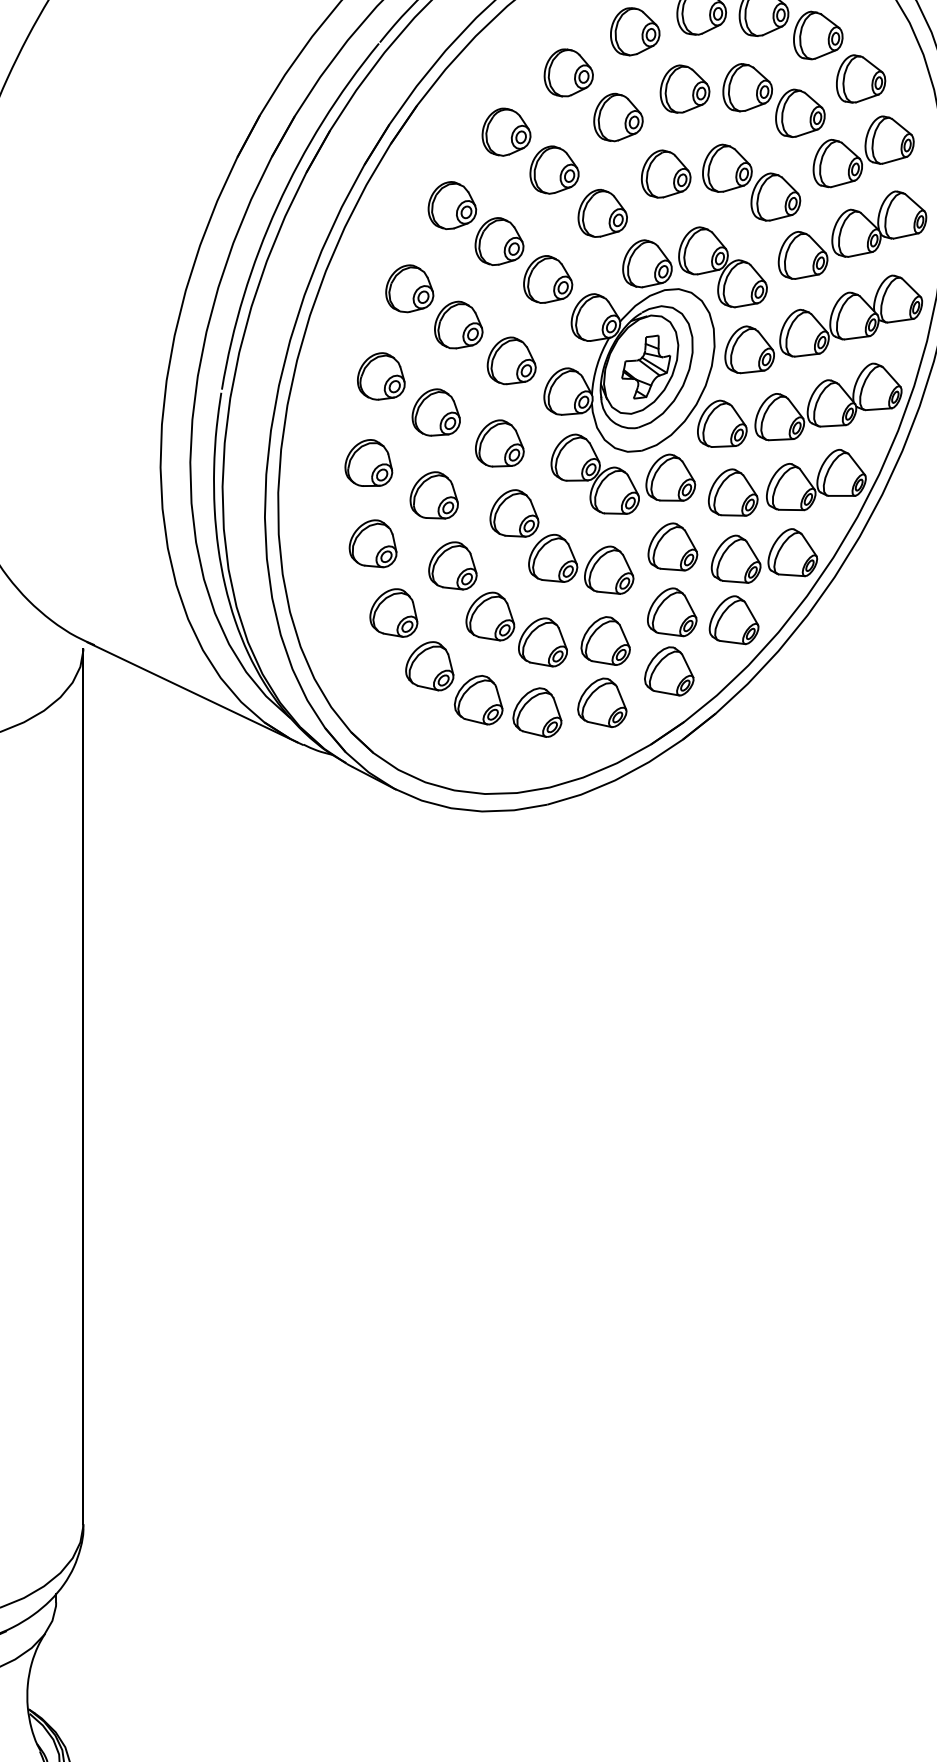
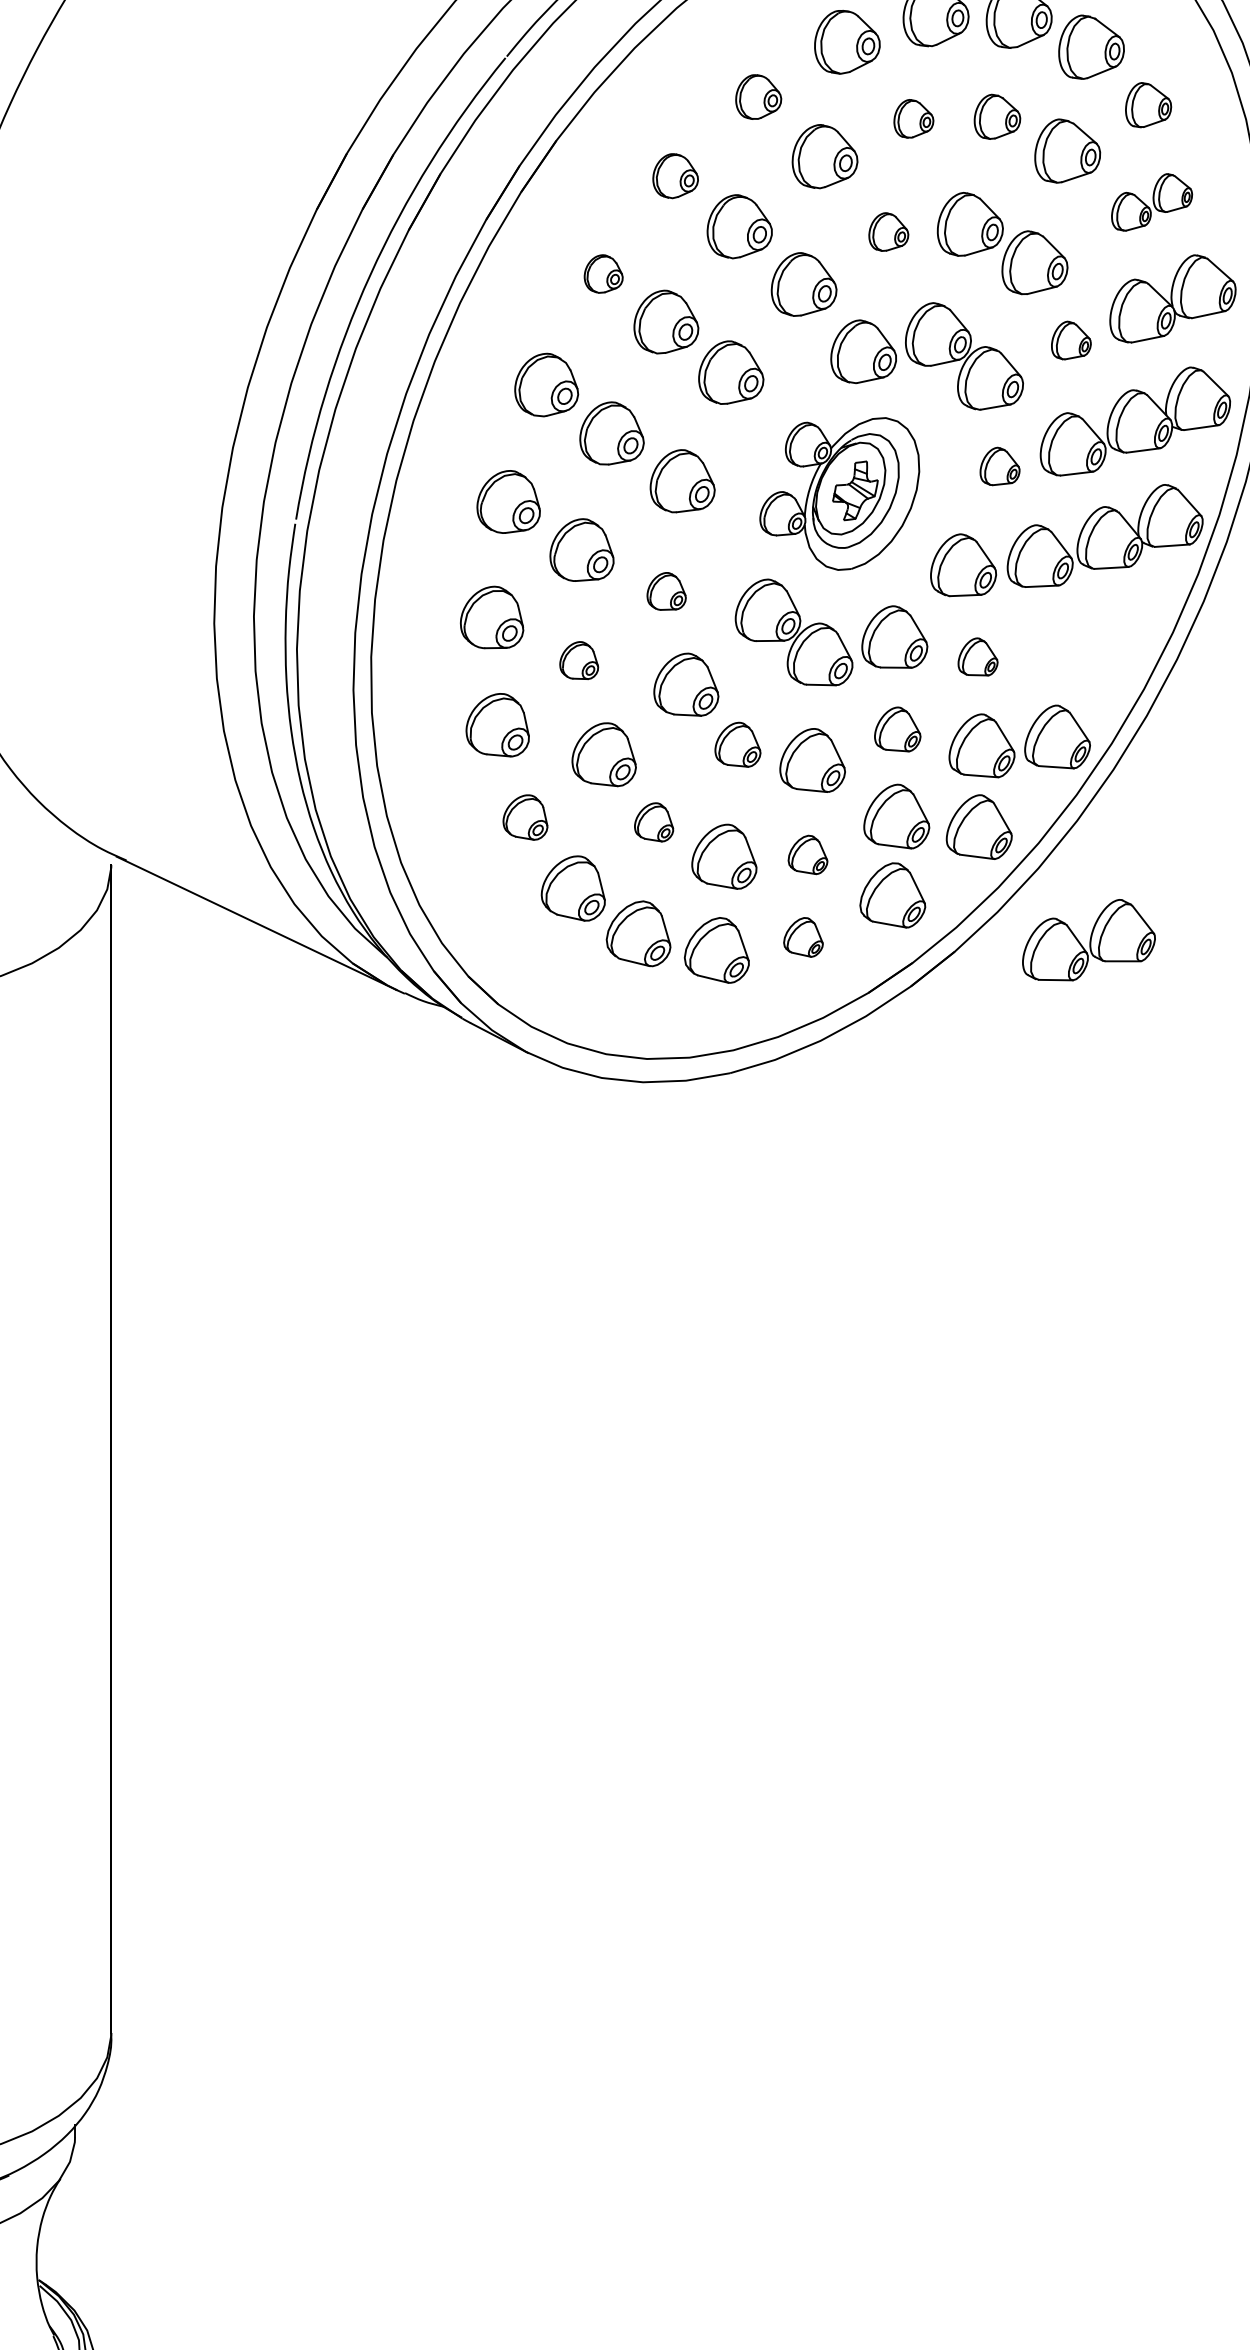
part: (568, 72) -> (758, 96), size x0.7
part: (860, 78) -> (1148, 104), size x0.7
part: (747, 87) -> (997, 116), size x0.7
part: (684, 88) -> (913, 118), size x0.6
part: (506, 131) -> (675, 175), size x0.7
part: (863, 151) -> (1151, 202), size x0.6
part: (666, 173) -> (888, 231), size x0.6
part: (452, 205) -> (603, 273), size x0.6
part: (803, 255) -> (1071, 340), size x0.6
part: (749, 349) -> (999, 466), size x0.6
part: (629, 370) -> (839, 493), size x0.7
part: (499, 443) -> (666, 591), size x0.6
part: (815, 480) -> (1088, 940), moved
part: (732, 492) -> (977, 656), size x0.6
part: (433, 495) -> (578, 660), size x0.6
part: (672, 547) -> (897, 729), size x0.7
part: (552, 558) -> (737, 744), size x0.7
part: (393, 612) -> (525, 817), size x0.7
part: (489, 616) -> (653, 822), size x0.6
part: (605, 640) -> (807, 854), size x0.6
part: (602, 702) -> (803, 937), size x0.6

